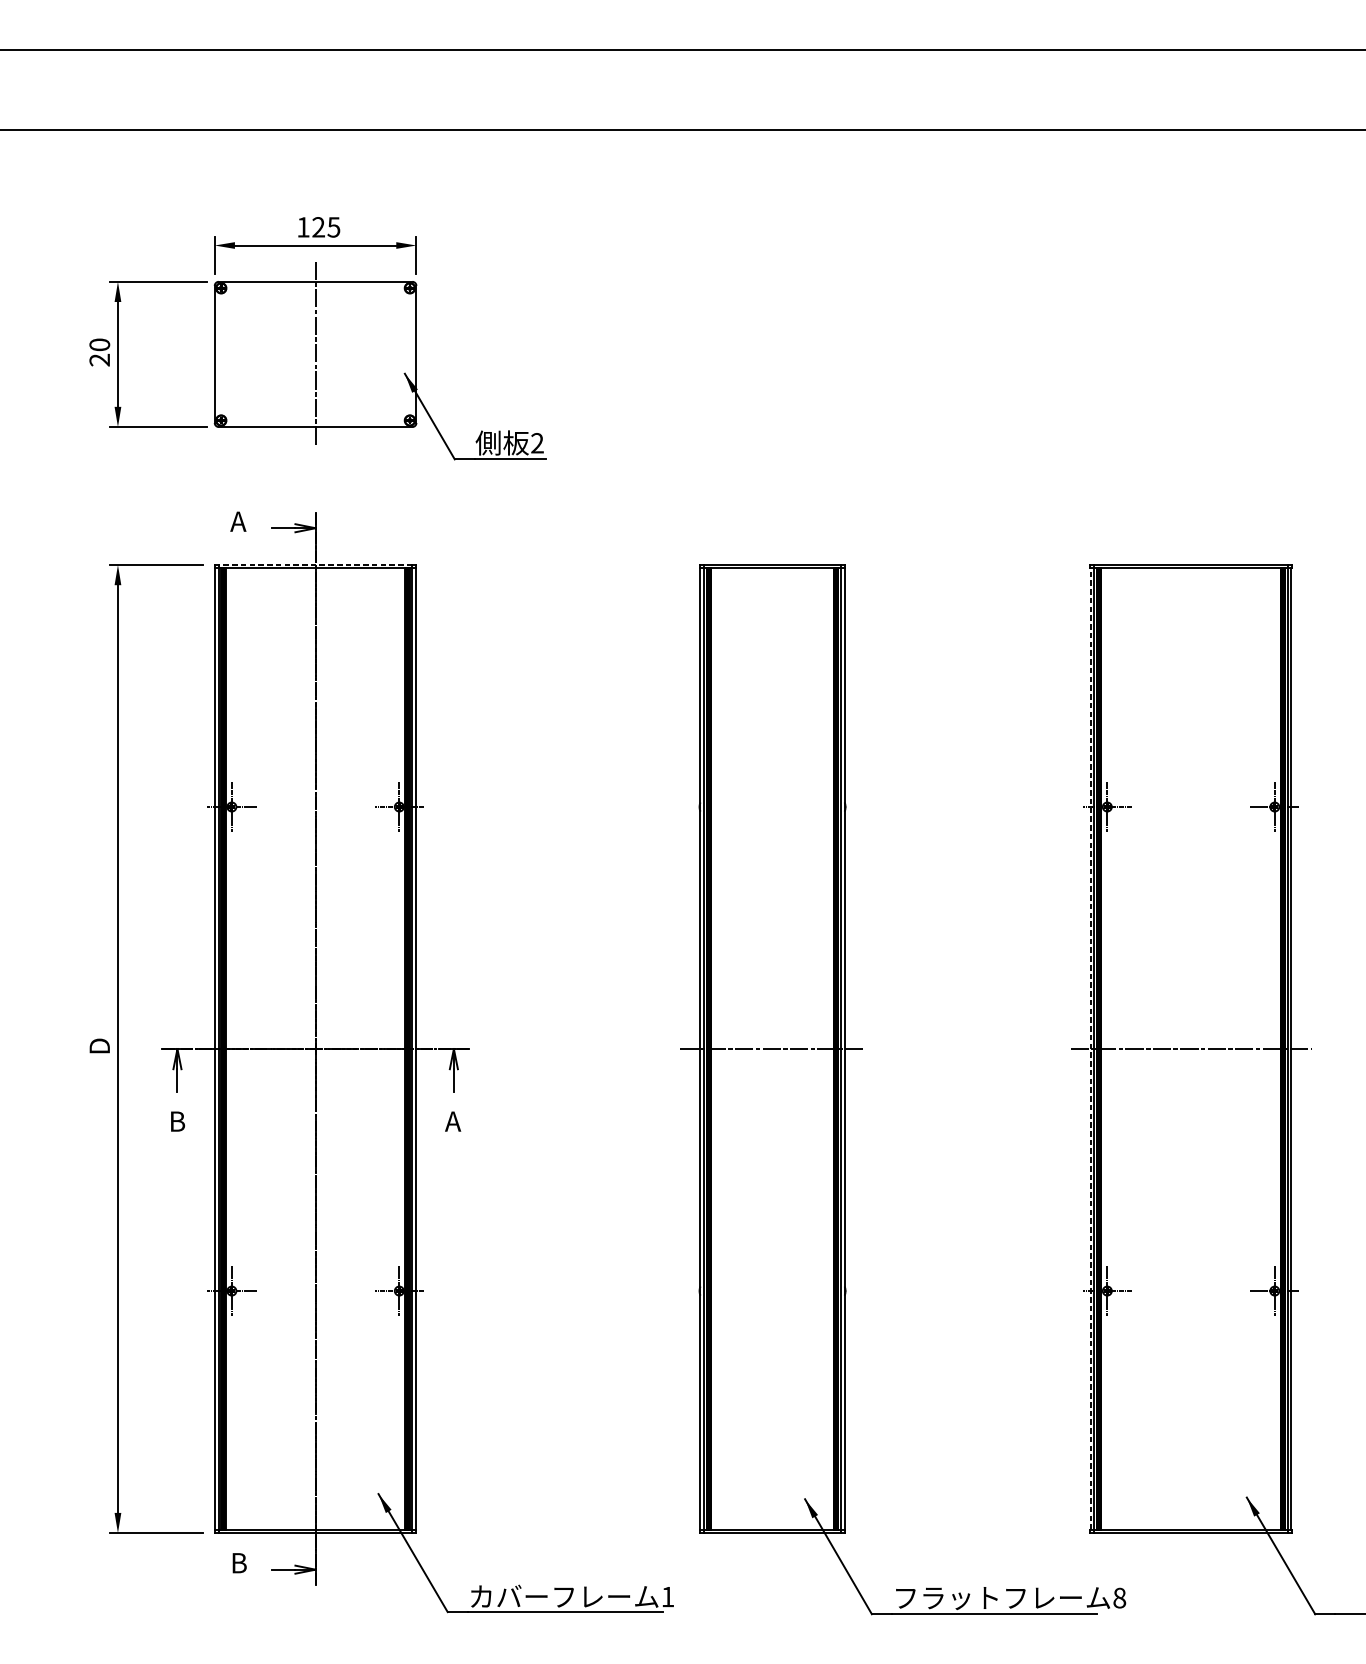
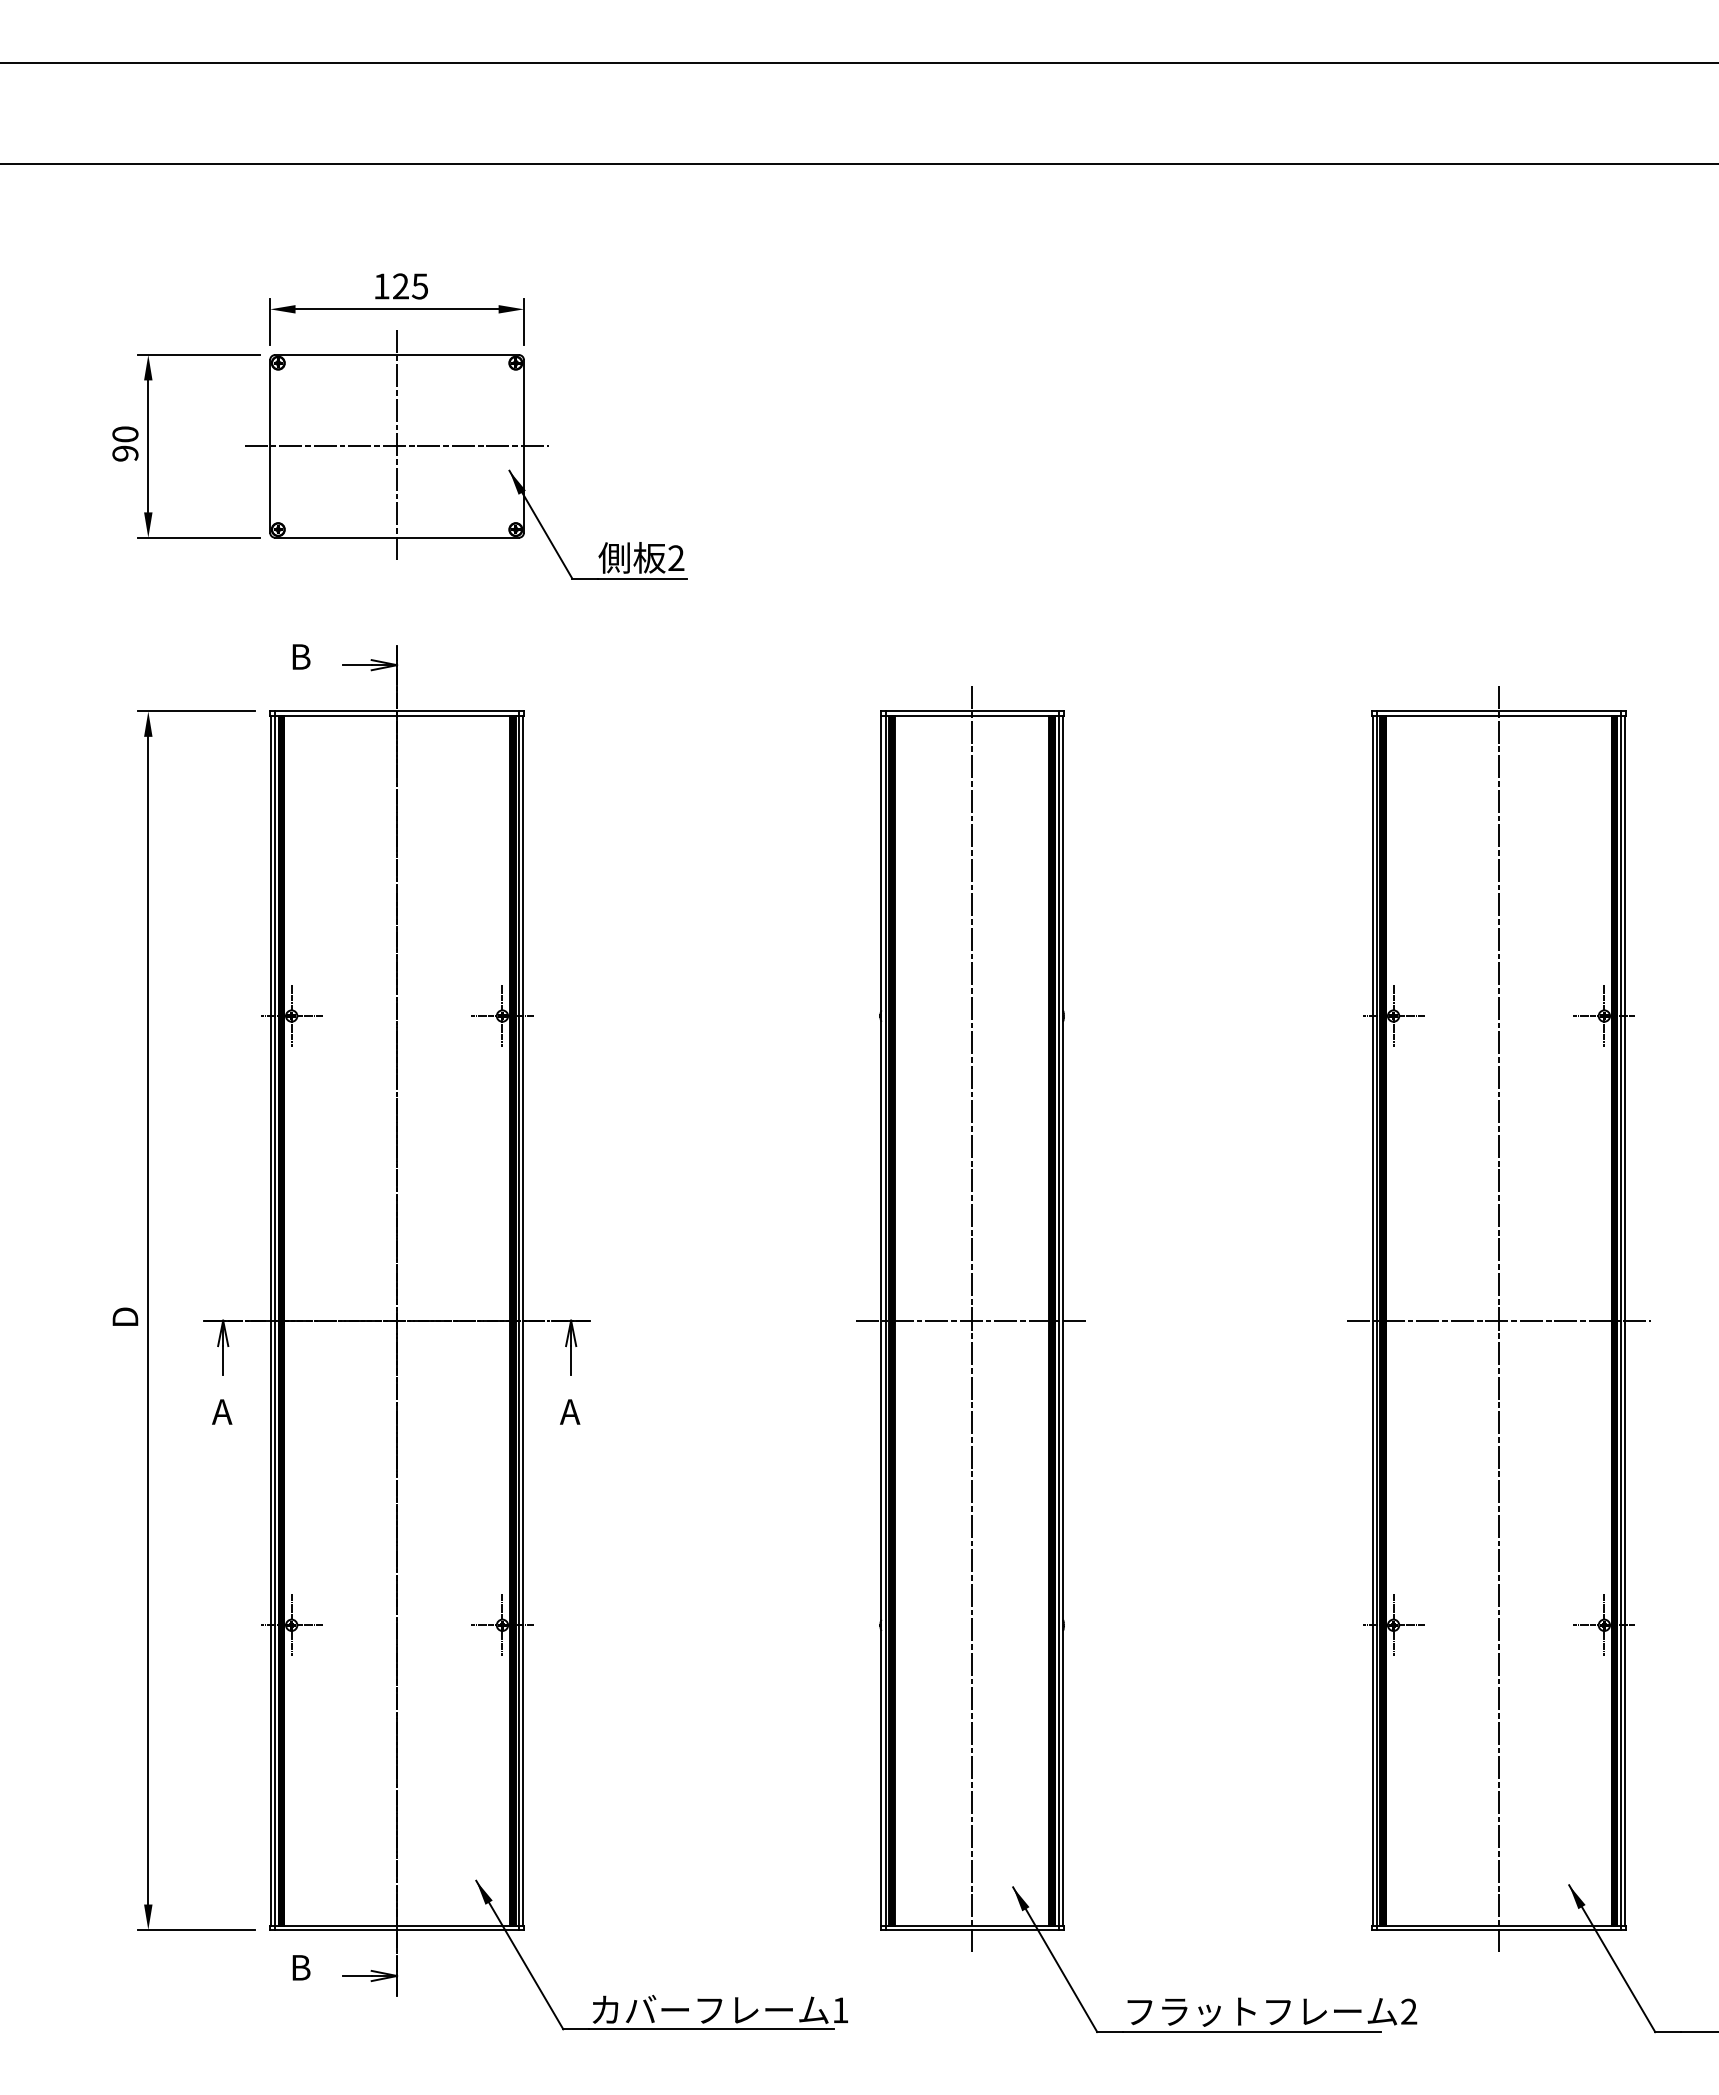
line: (315, 354) -> (396, 446), added
text: (99, 360) -> (125, 453), 20 -> 90
text: (238, 521) -> (299, 656), A -> B
line: (315, 565) -> (397, 711), dashed -> solid
line: (772, 1048) -> (972, 1320), added
line: (1090, 1048) -> (1372, 1320), dashed -> solid
line: (1190, 1048) -> (1498, 1320), added
text: (176, 1121) -> (222, 1411), B -> A
text: (1119, 1597) -> (1409, 2011), 8 -> 2

